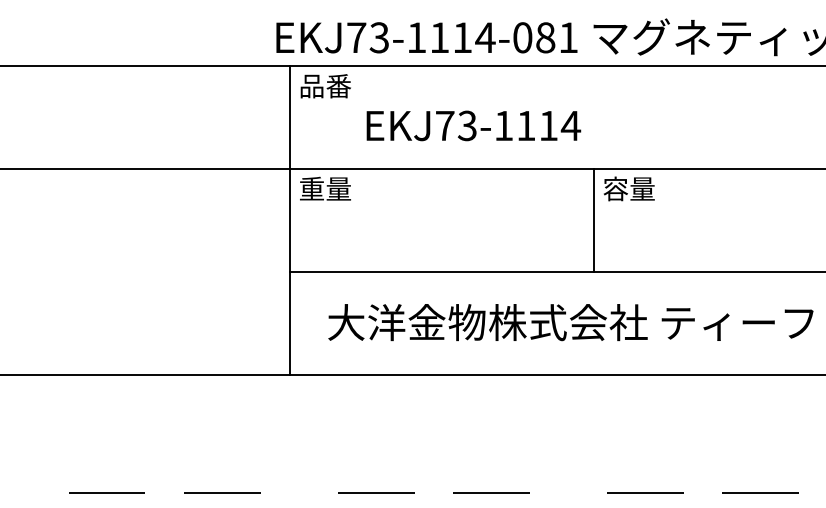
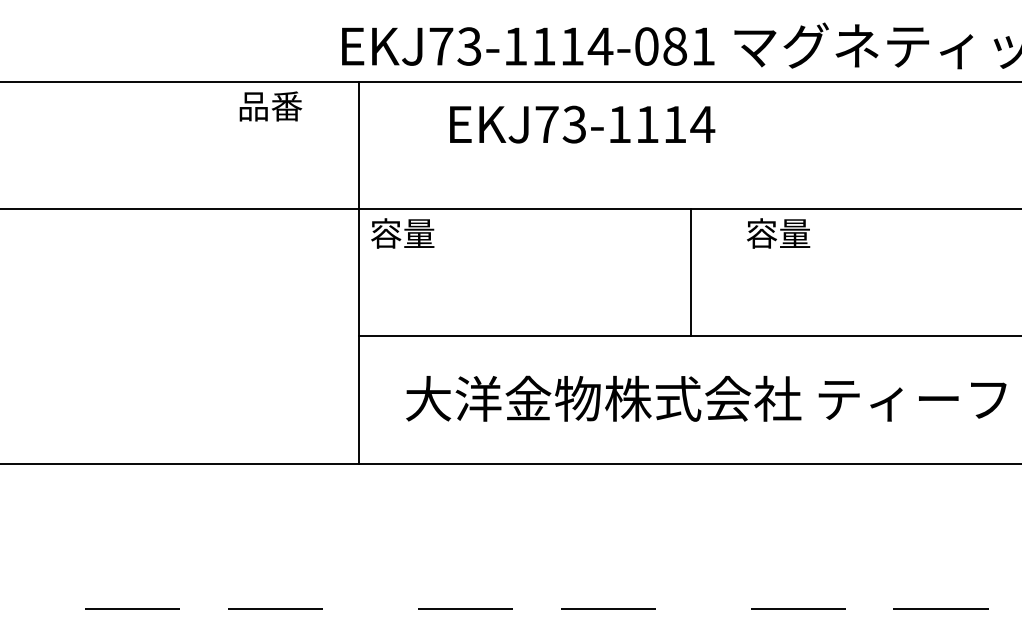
text: (325, 86) -> (270, 106), moved
text: (473, 125) -> (582, 124), moved
text: (312, 188) -> (386, 232), 重量 -> 容量
line: (593, 220) -> (690, 272), moved

